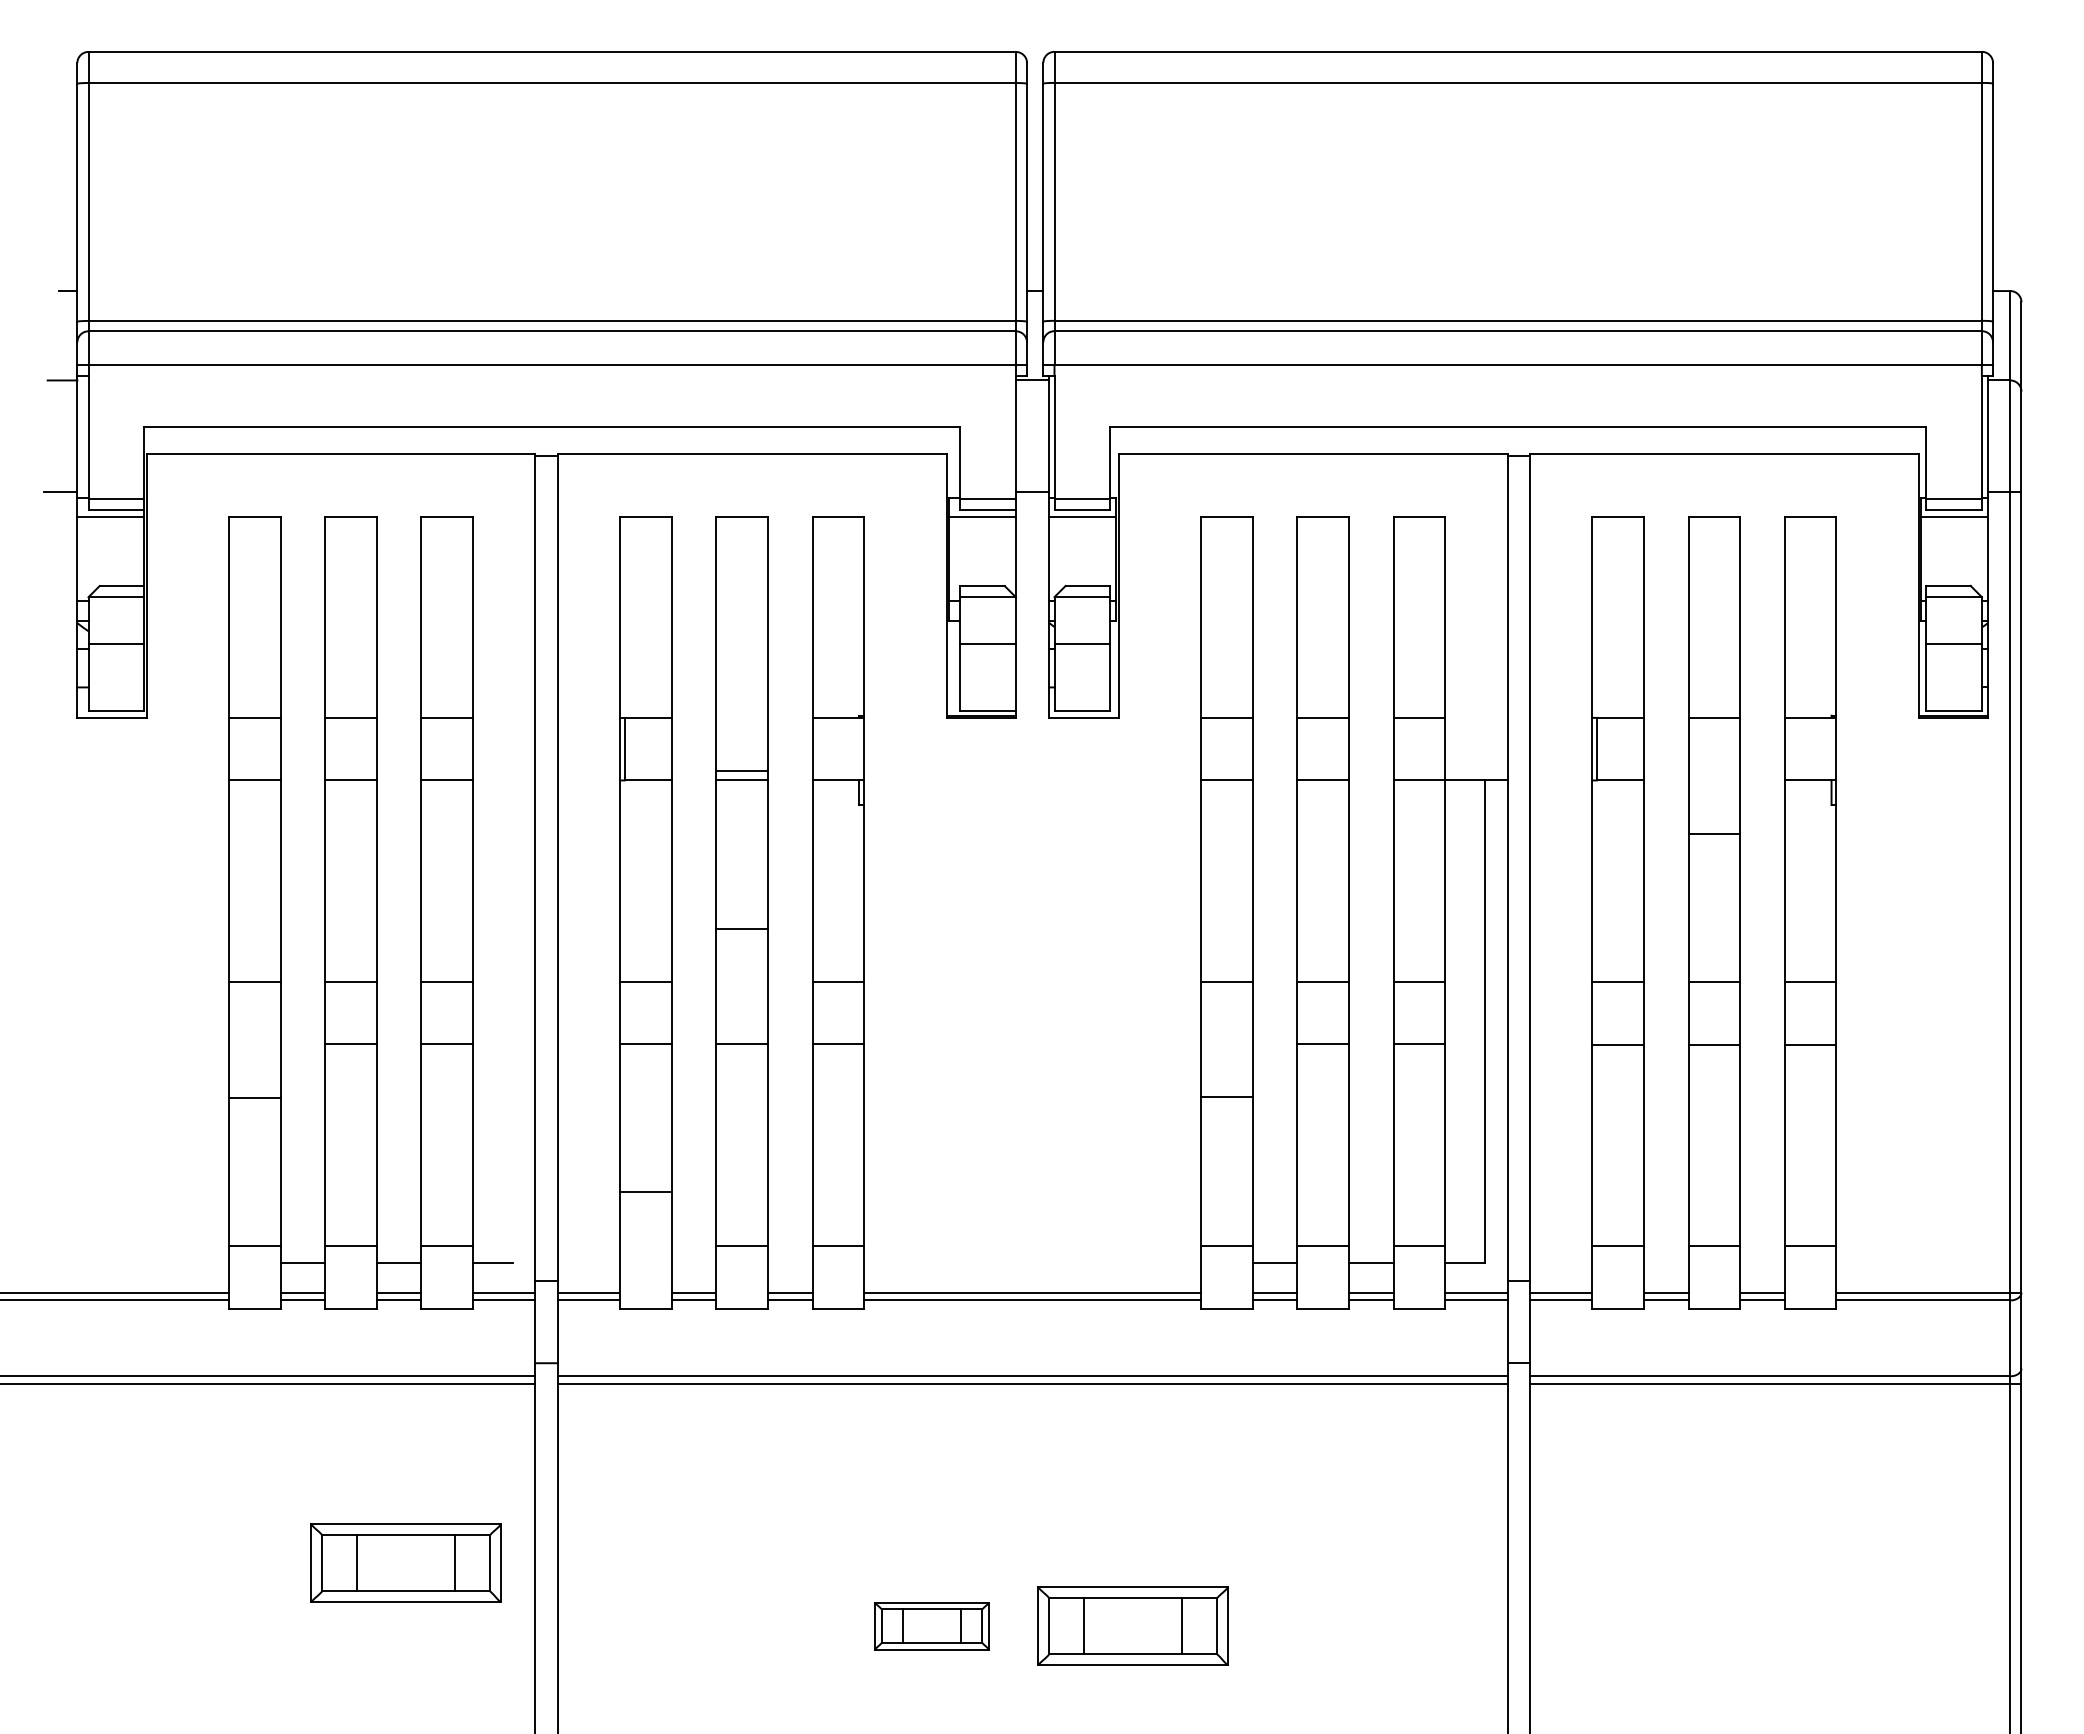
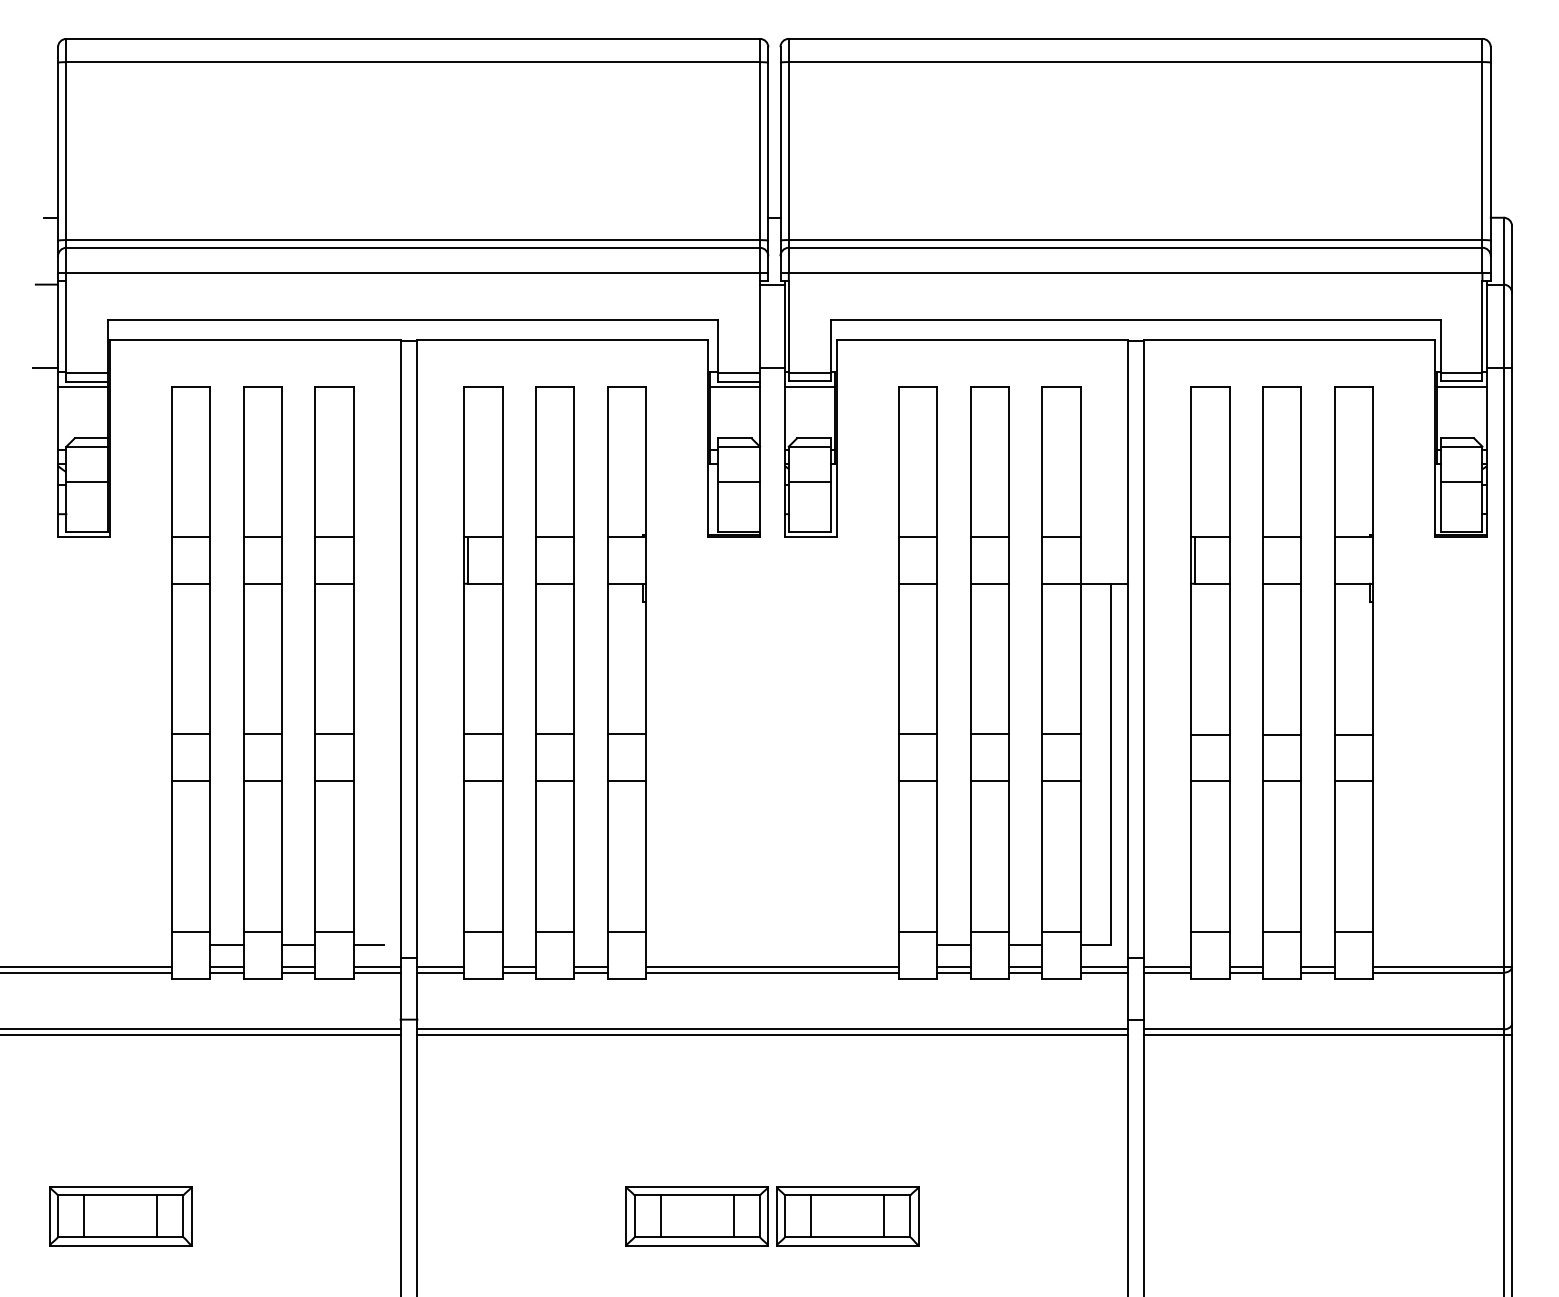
line: (741, 770) -> (554, 536), moved
line: (1713, 834) -> (1281, 583), moved
line: (741, 928) -> (554, 734), moved
line: (1226, 1097) -> (917, 781), moved
line: (254, 1098) -> (190, 781), moved
line: (645, 1191) -> (482, 931), moved
part: (405, 1562) -> (120, 1215), moved
part: (931, 1625) -> (696, 1215), size x1.67

